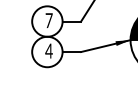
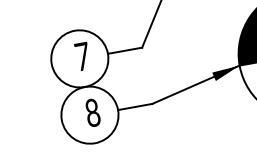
text: (48, 50) -> (91, 111), 4 -> 8

